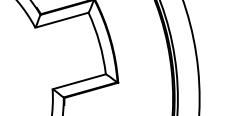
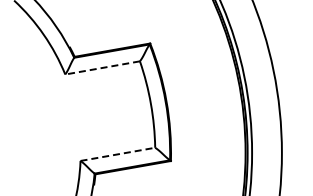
line: (61, 19) -> (102, 67), solid -> dashed
line: (78, 81) -> (117, 154), solid -> dashed

